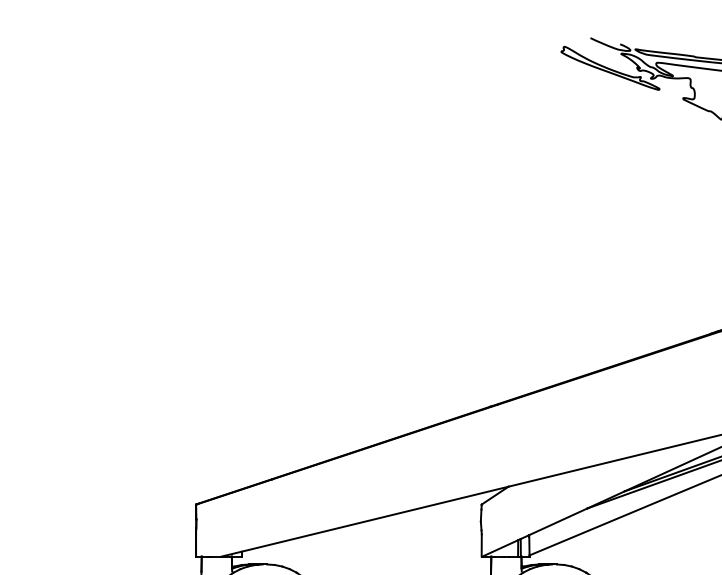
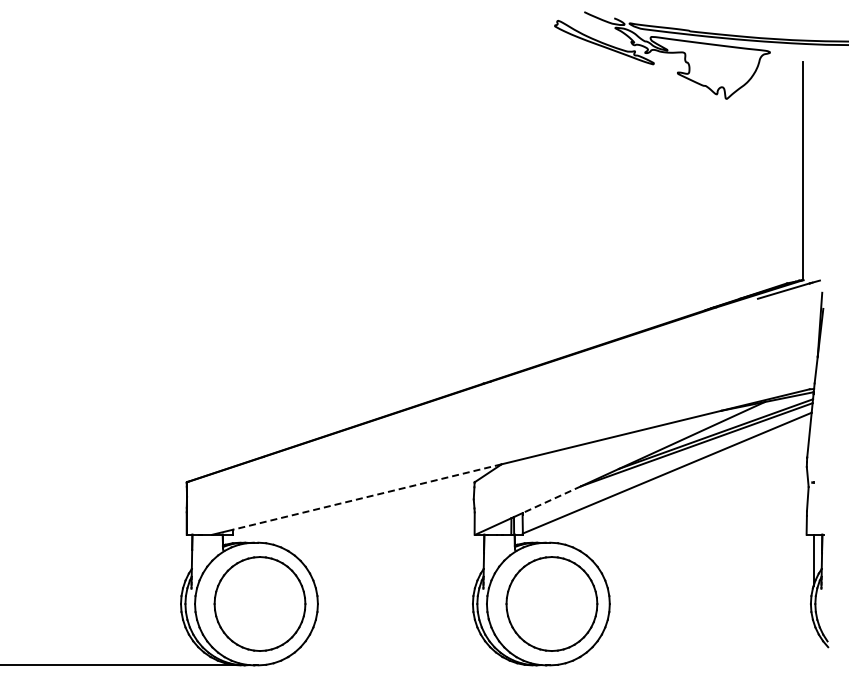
line: (374, 519) -> (366, 497), solid -> dashed
line: (557, 521) -> (551, 499), solid -> dashed

